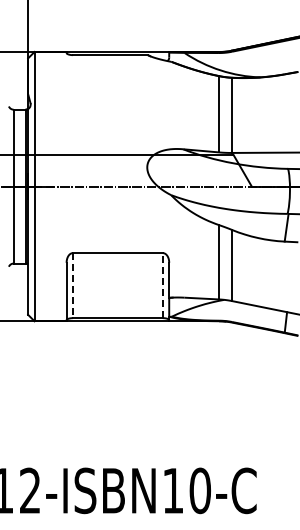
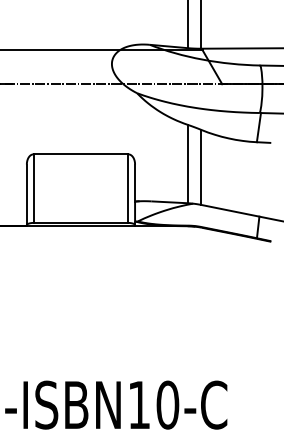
line: (73, 285) -> (34, 188), dashed -> solid
line: (162, 285) -> (127, 188), dashed -> solid

